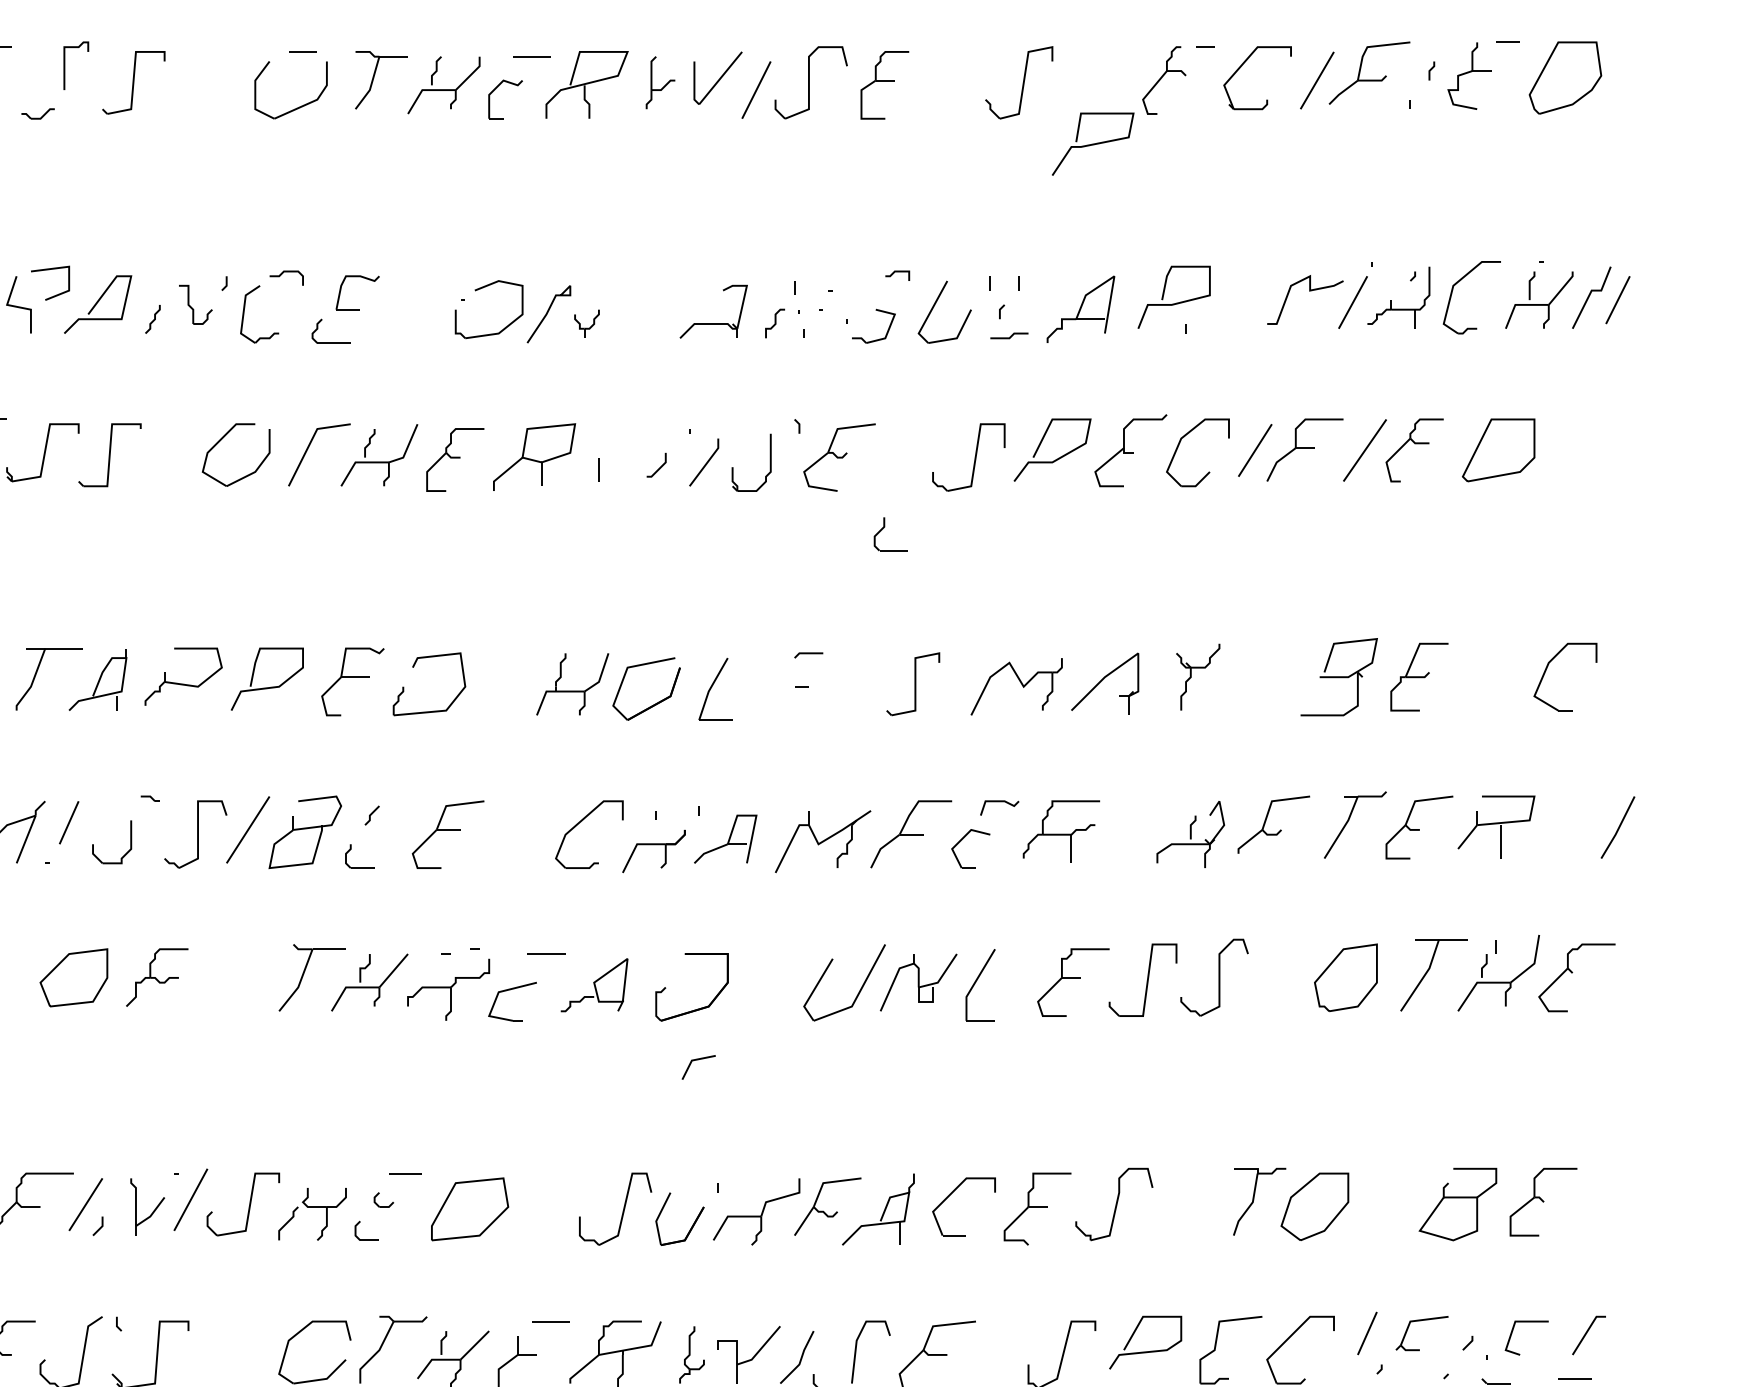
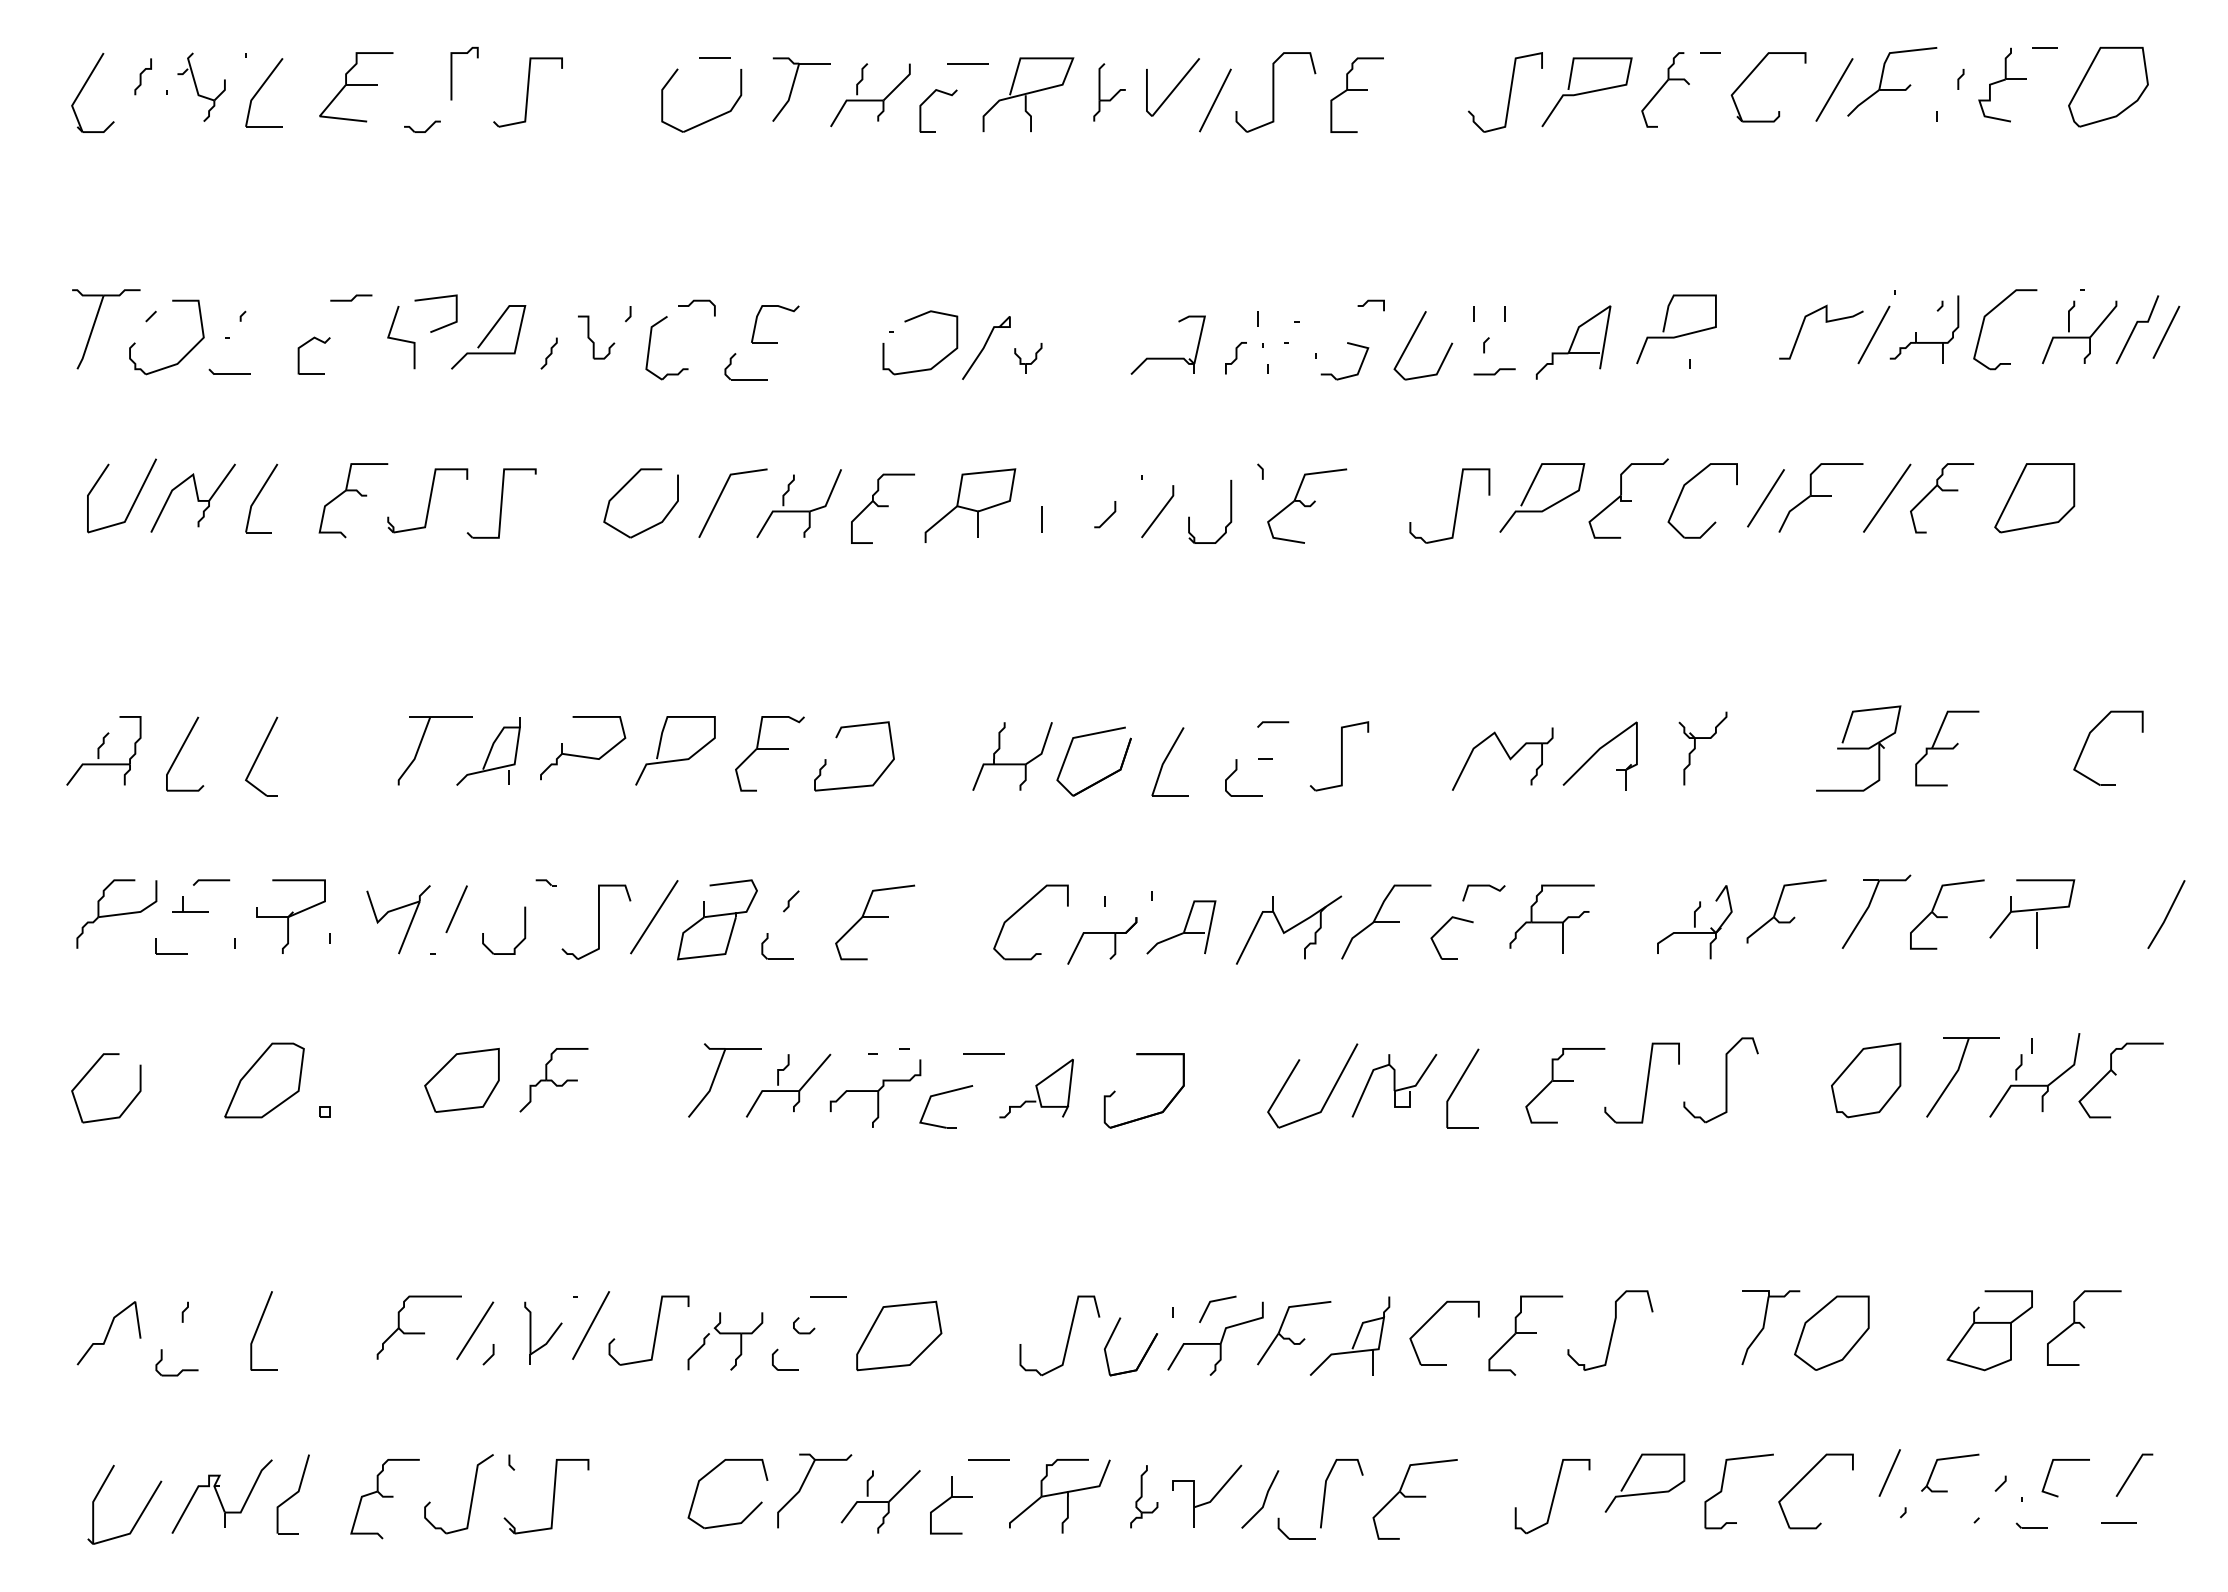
curve: (1092, 144) -> (1586, 92), moved
part: (885, 527) -> (1237, 770), moved
part: (913, 684) -> (1339, 756), moved
line: (698, 1060) -> (1217, 1301), moved

